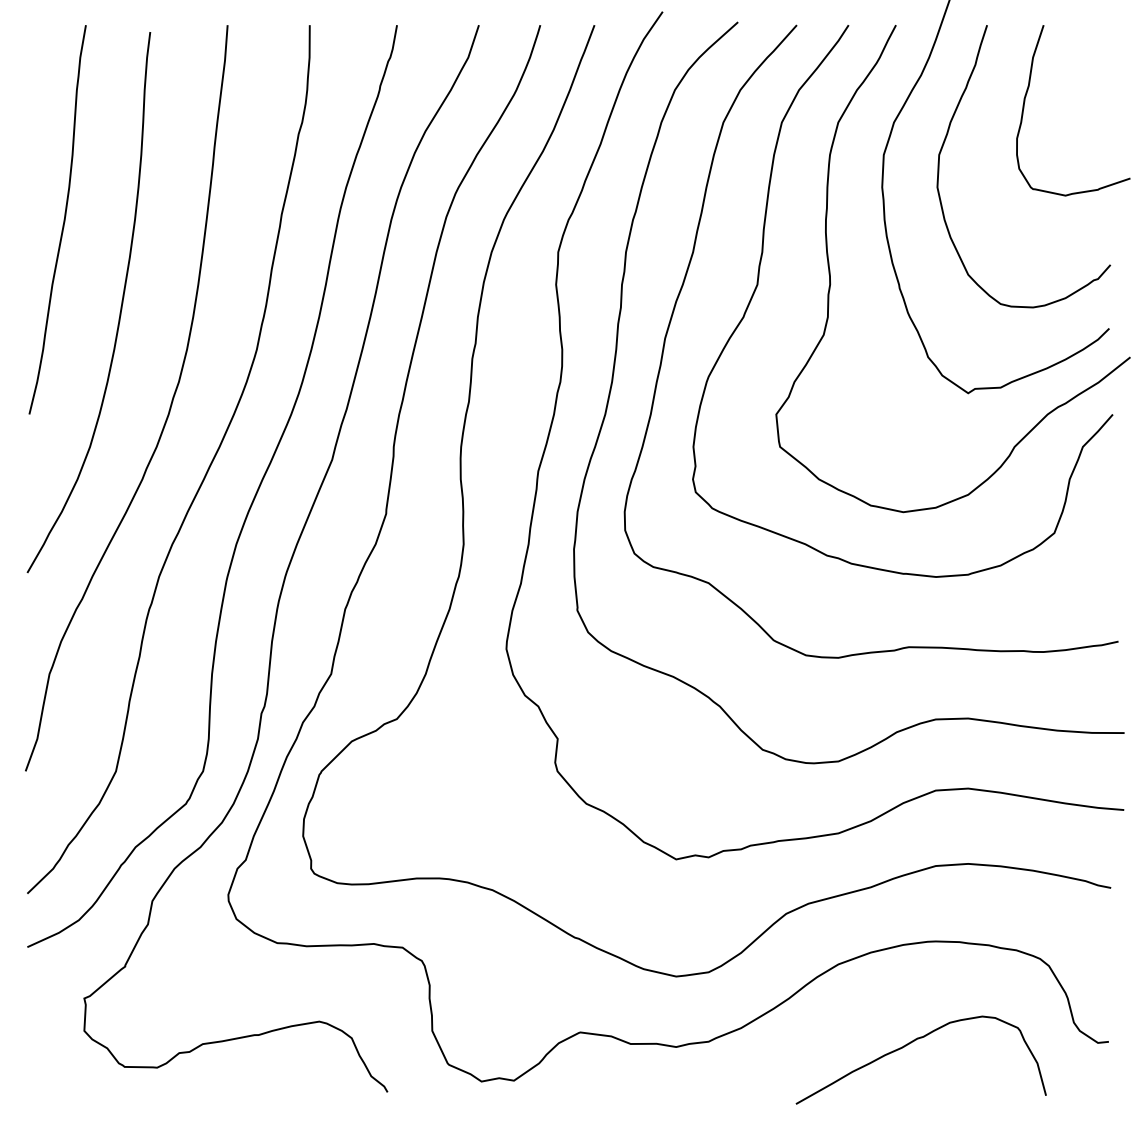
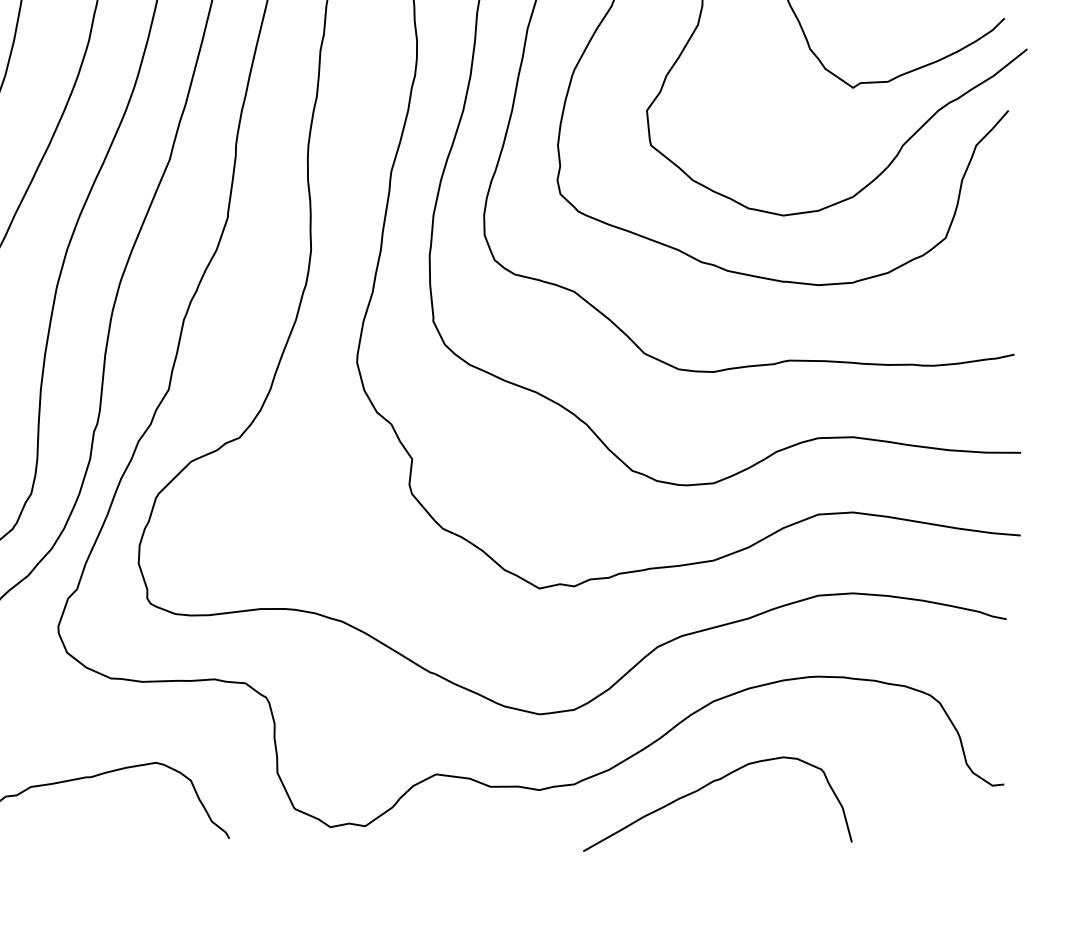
curve: (911, 1043) -> (707, 786), moved

